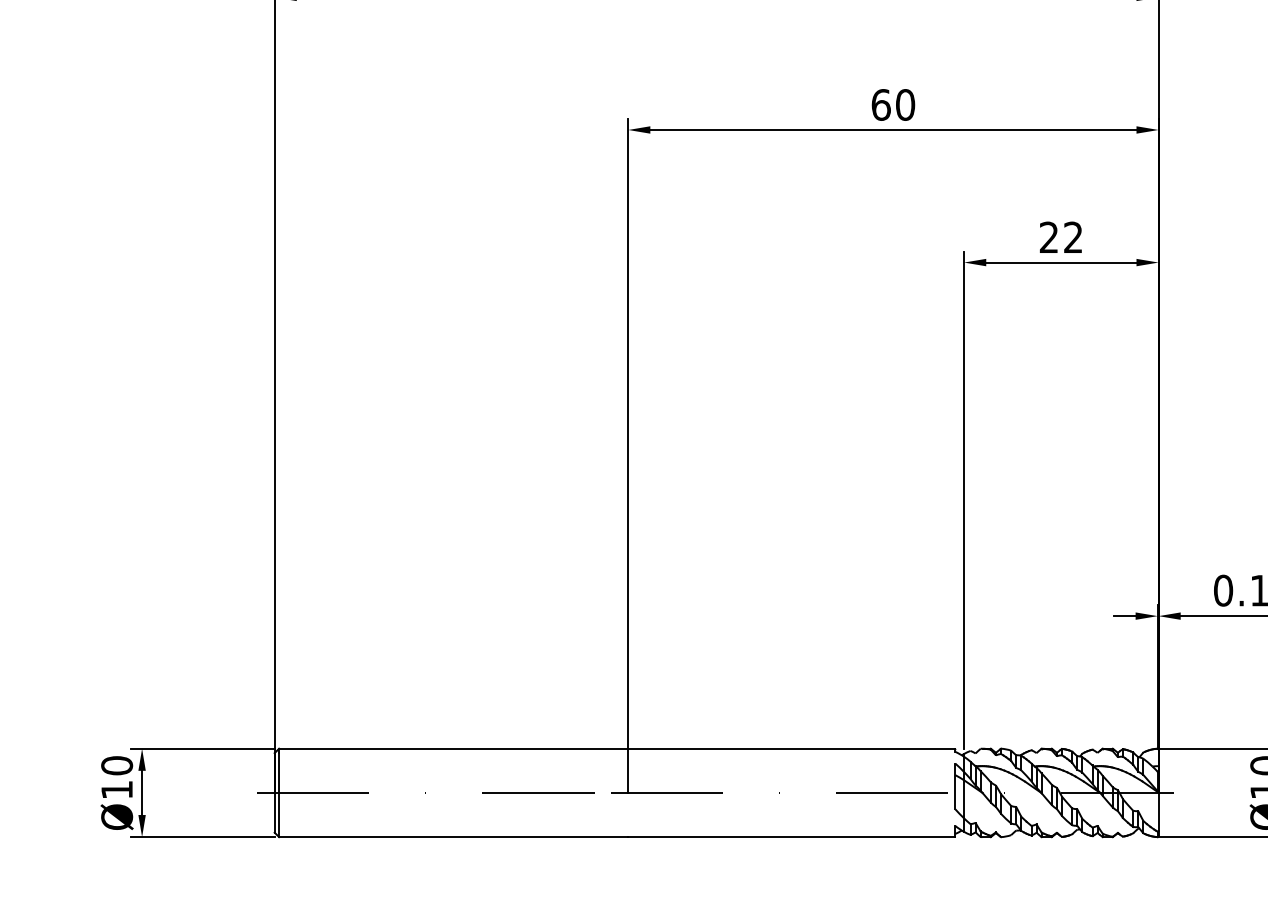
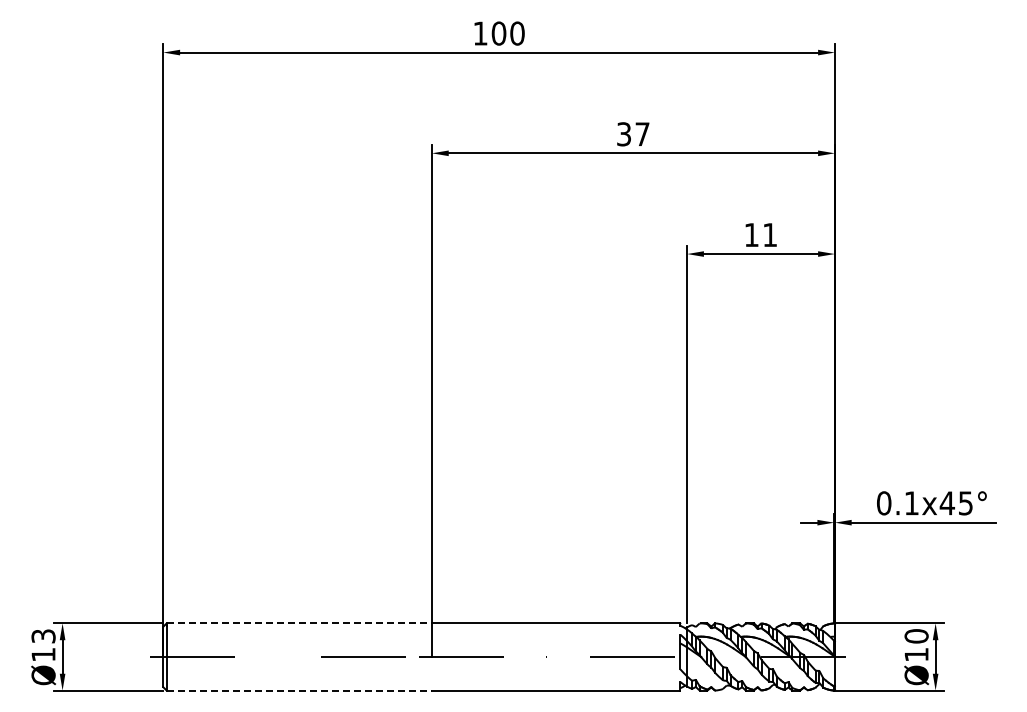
text: (893, 105) -> (633, 134), 60 -> 37
text: (1060, 236) -> (760, 234), 22 -> 11
line: (453, 748) -> (299, 623), solid -> dashed
text: (116, 765) -> (43, 636), Ø10 -> Ø13
line: (453, 837) -> (299, 690), solid -> dashed

